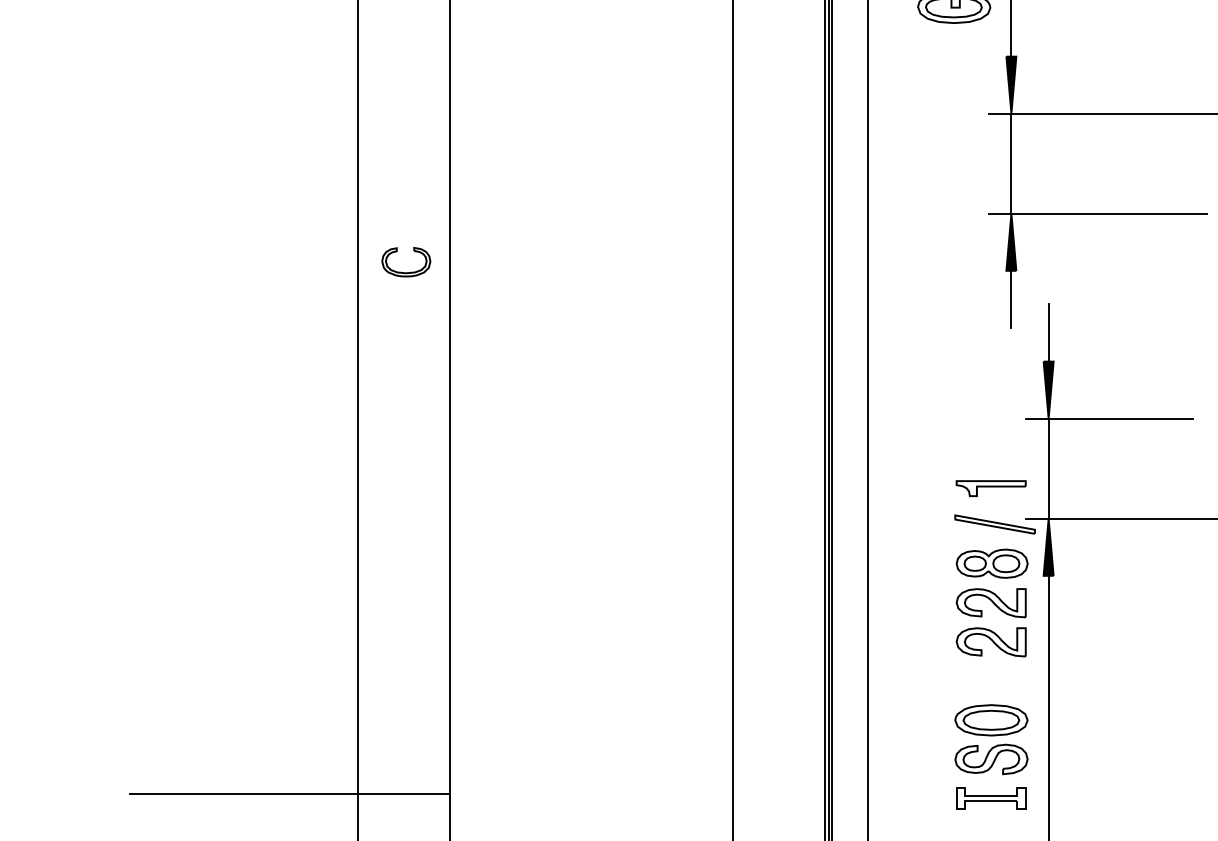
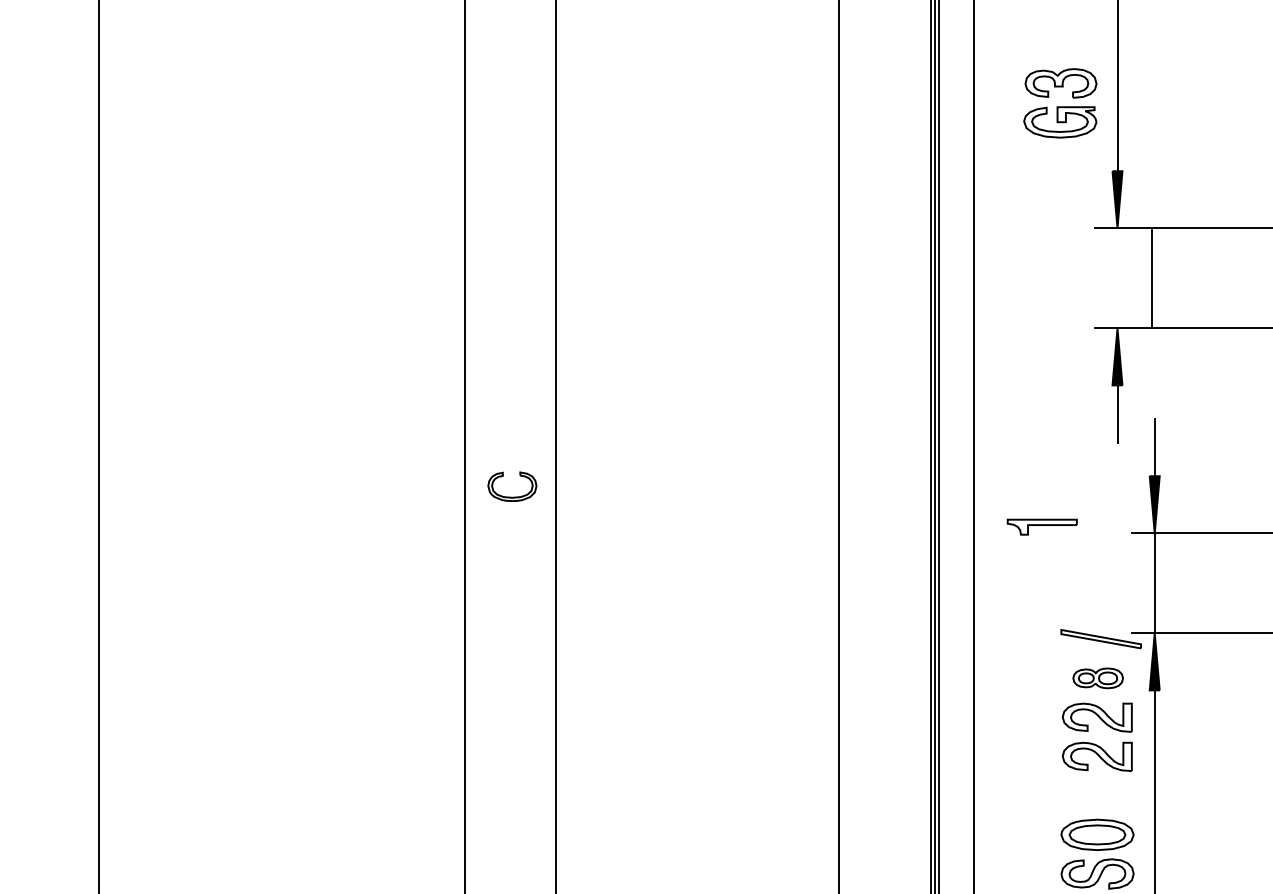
line: (1011, 163) -> (1151, 278), moved
part: (406, 271) -> (512, 496), moved
part: (990, 487) -> (1041, 526), moved
part: (991, 563) -> (1097, 678), size x0.7

